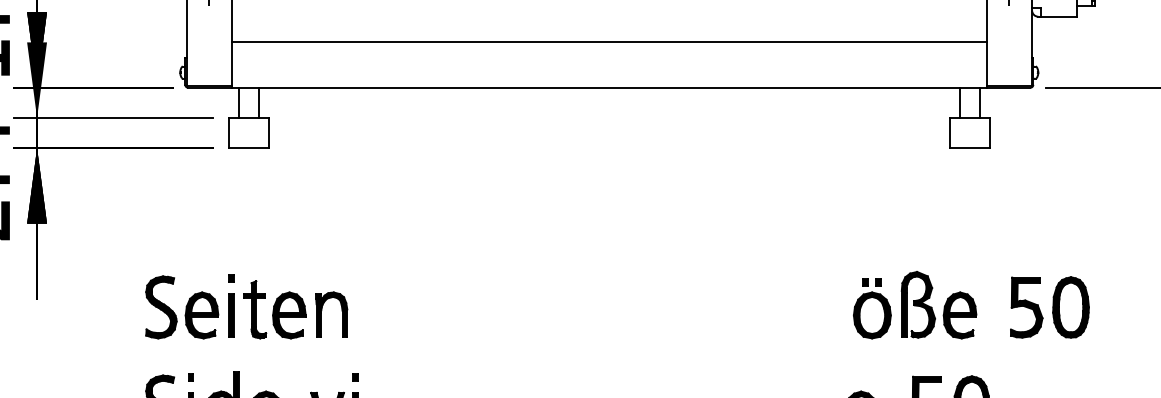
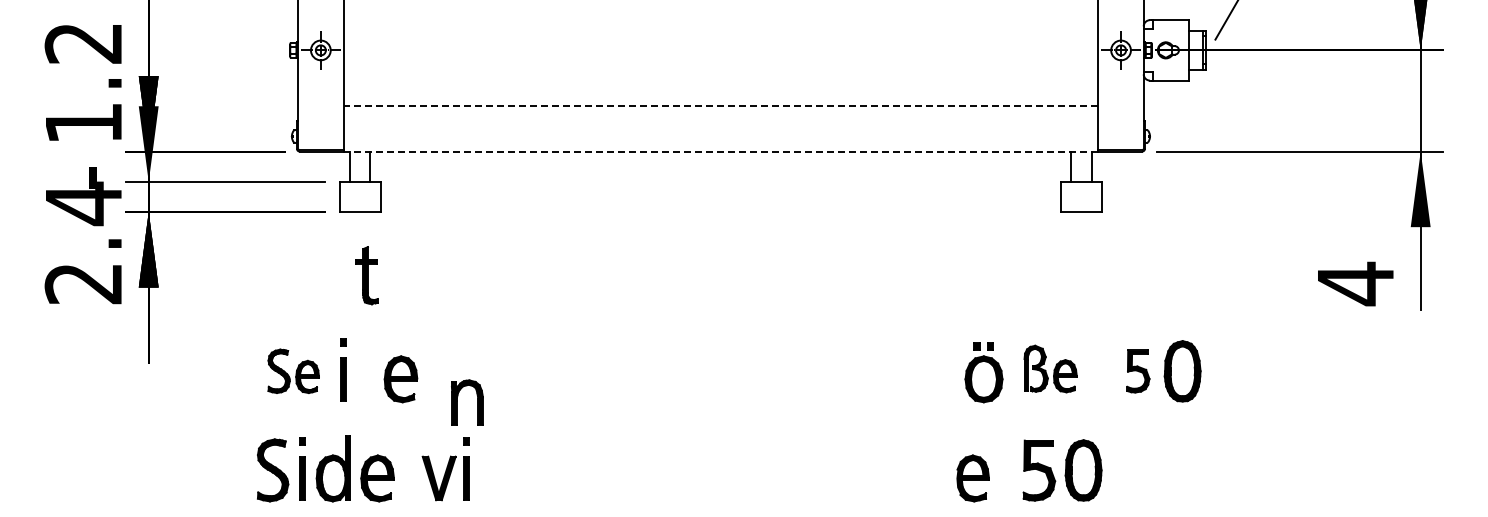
line: (608, 42) -> (720, 106), solid -> dashed
line: (608, 87) -> (720, 151), solid -> dashed
part: (938, 304) -> (1050, 368), size x0.7
part: (181, 307) -> (293, 371), size x0.7
part: (1026, 307) -> (1138, 371), size x0.7
part: (254, 309) -> (366, 275), moved
part: (321, 314) -> (457, 402), moved

